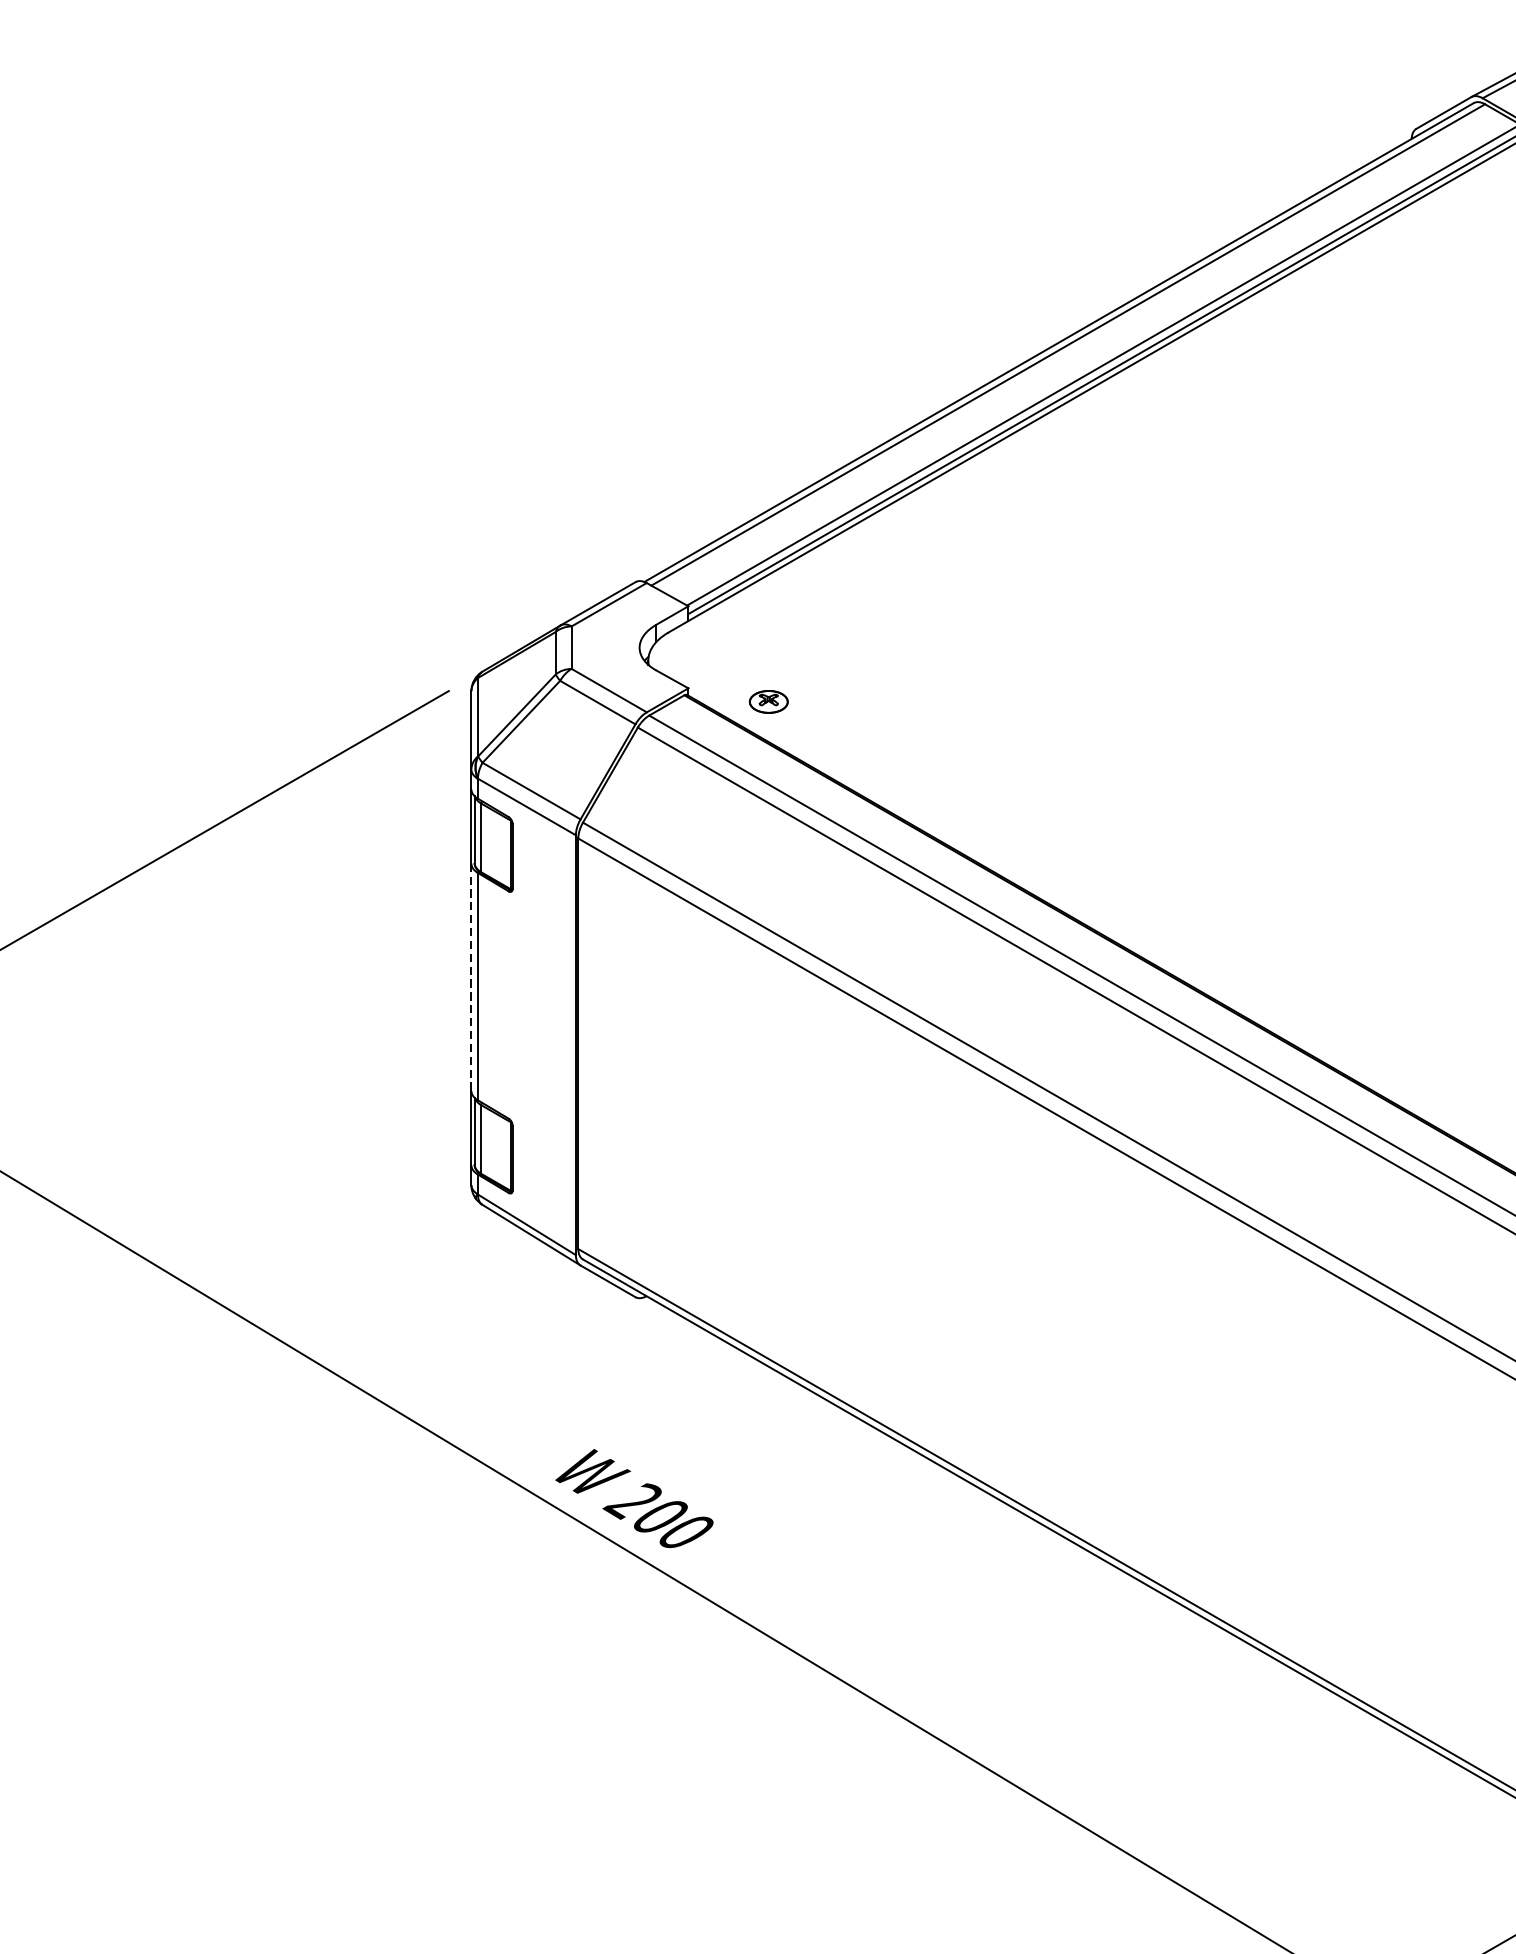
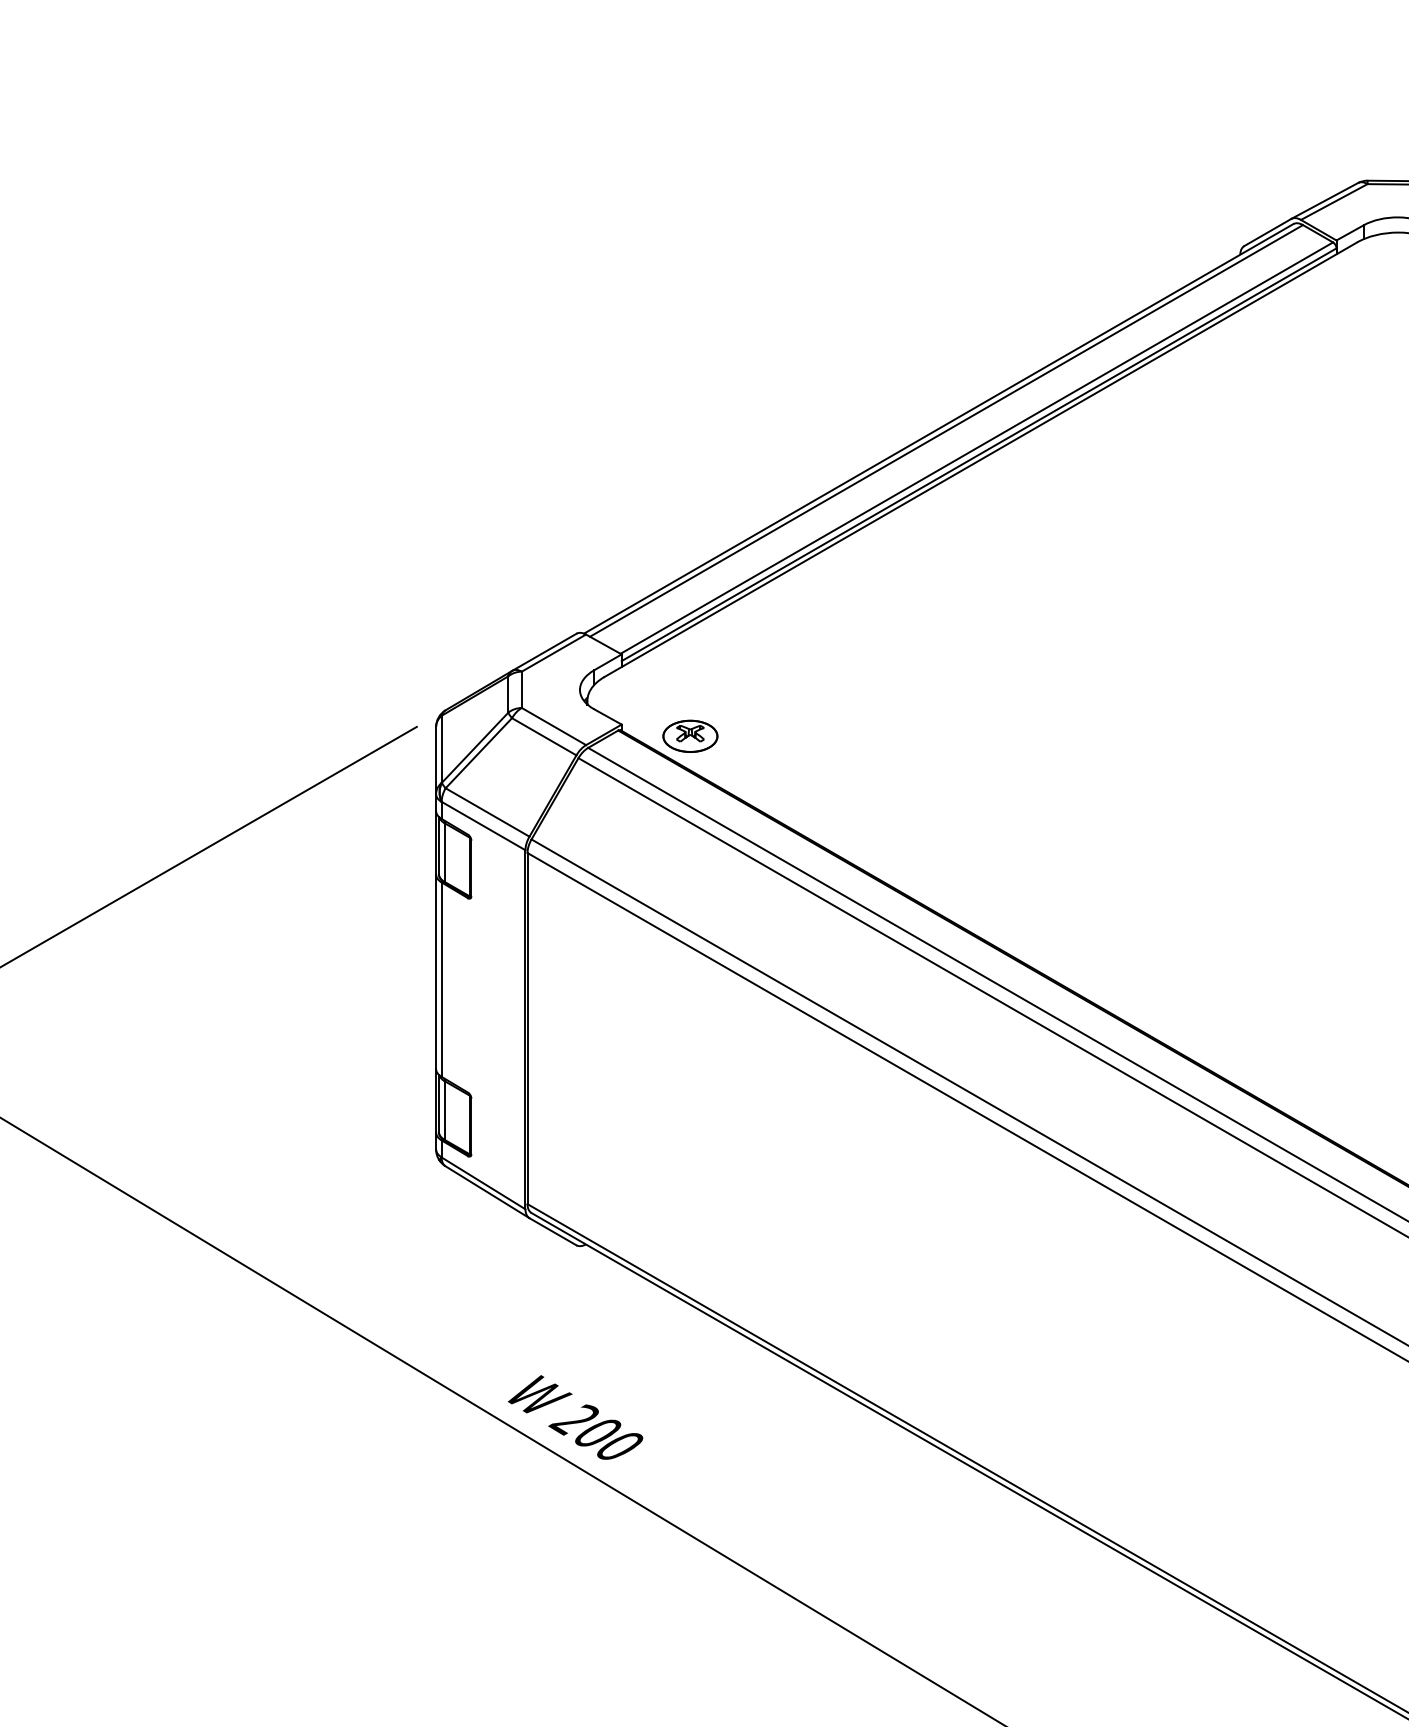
part: (768, 701) -> (690, 735), size x1.67
line: (471, 978) -> (436, 972), dashed -> solid

